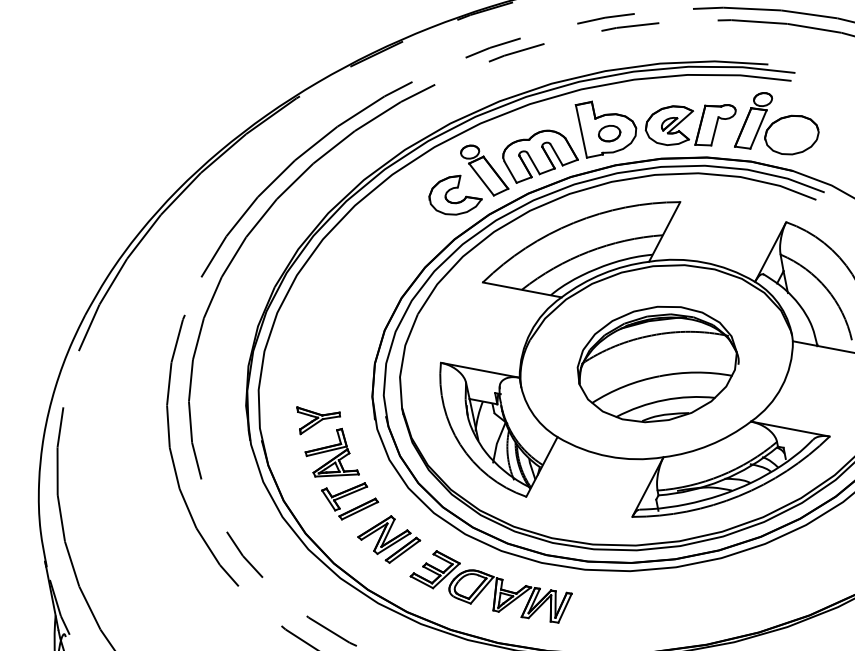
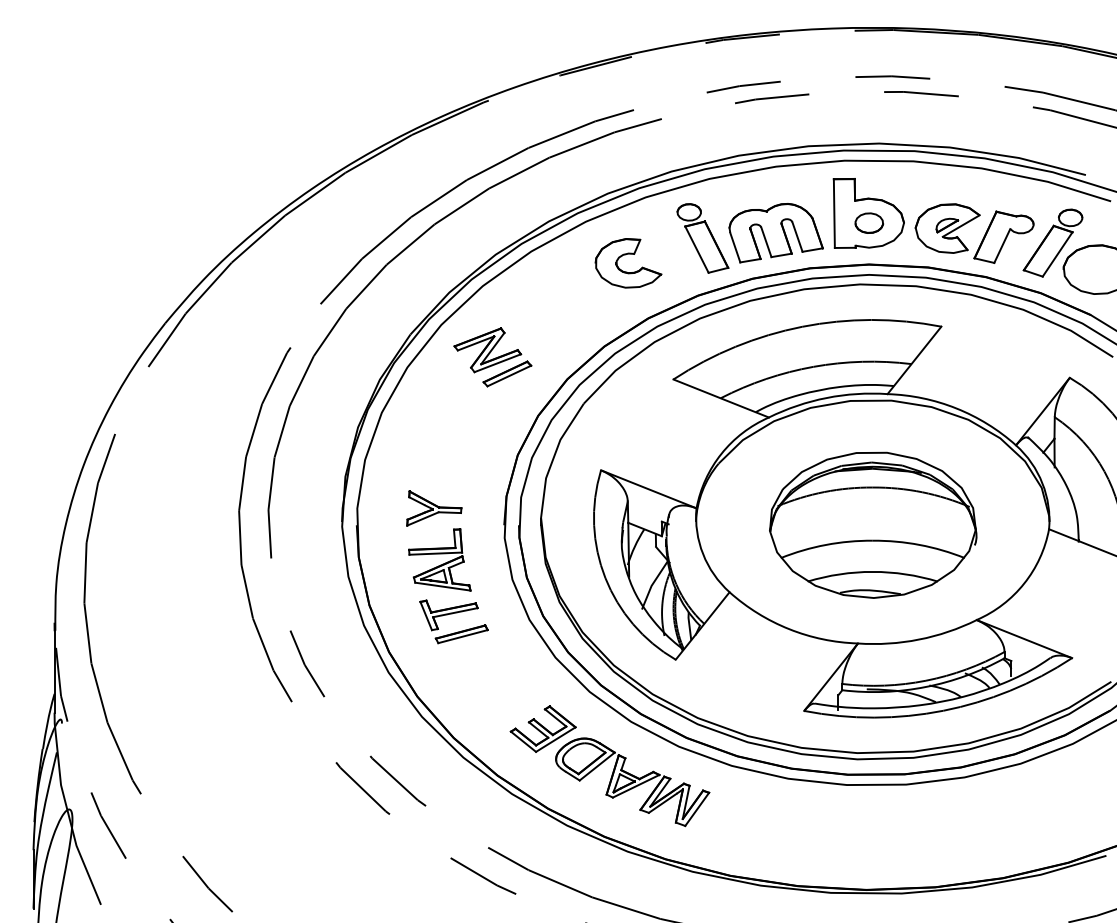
part: (454, 202) -> (626, 271), moved
part: (389, 539) -> (492, 357), moved

